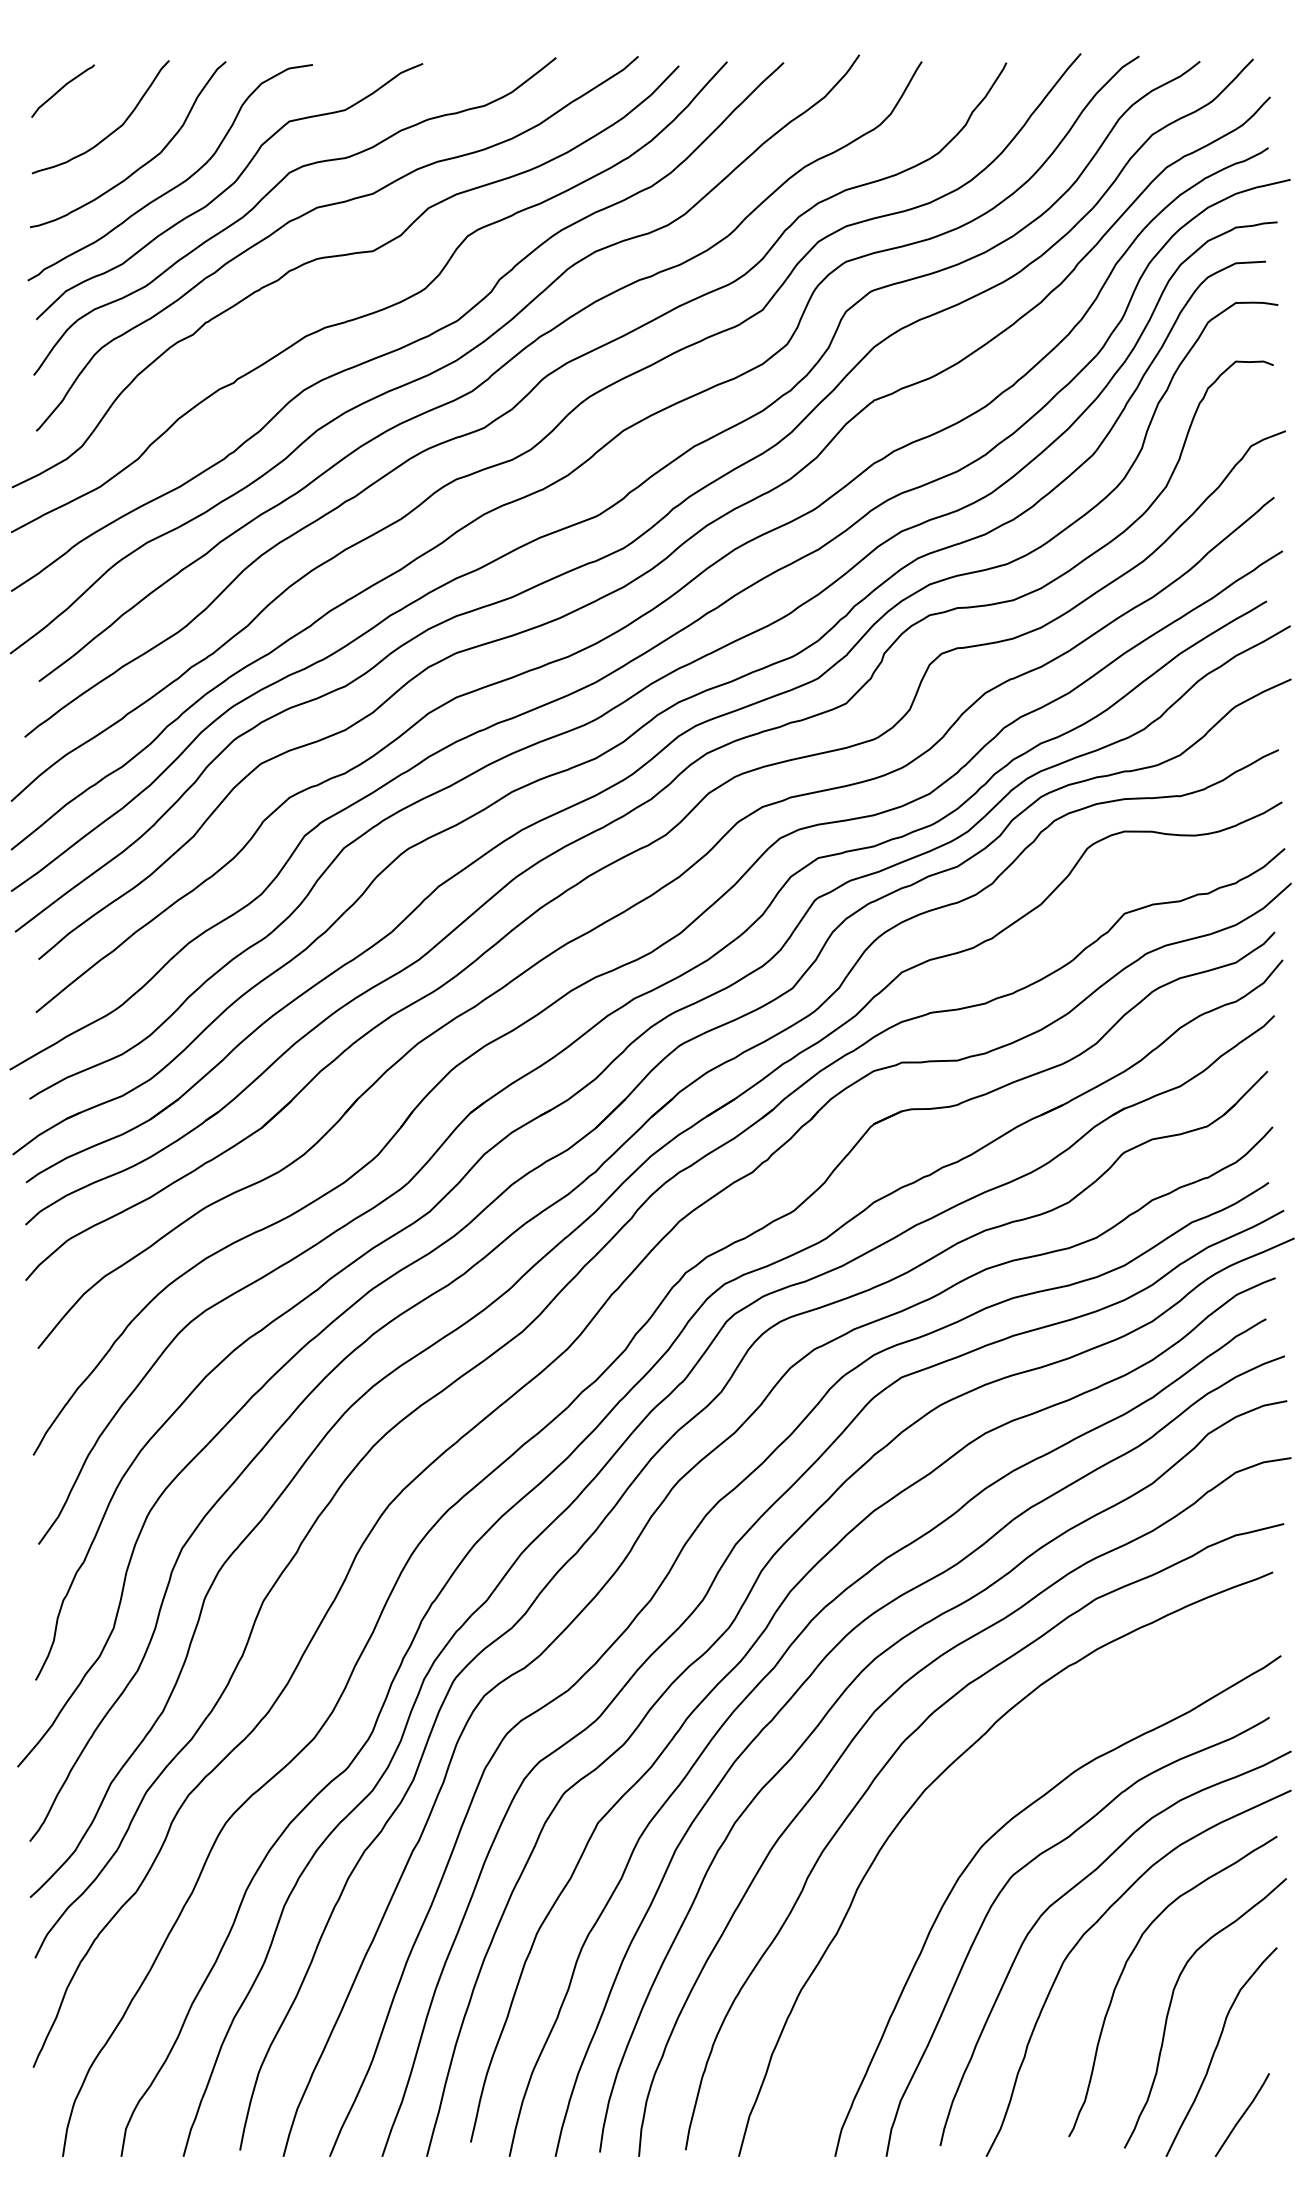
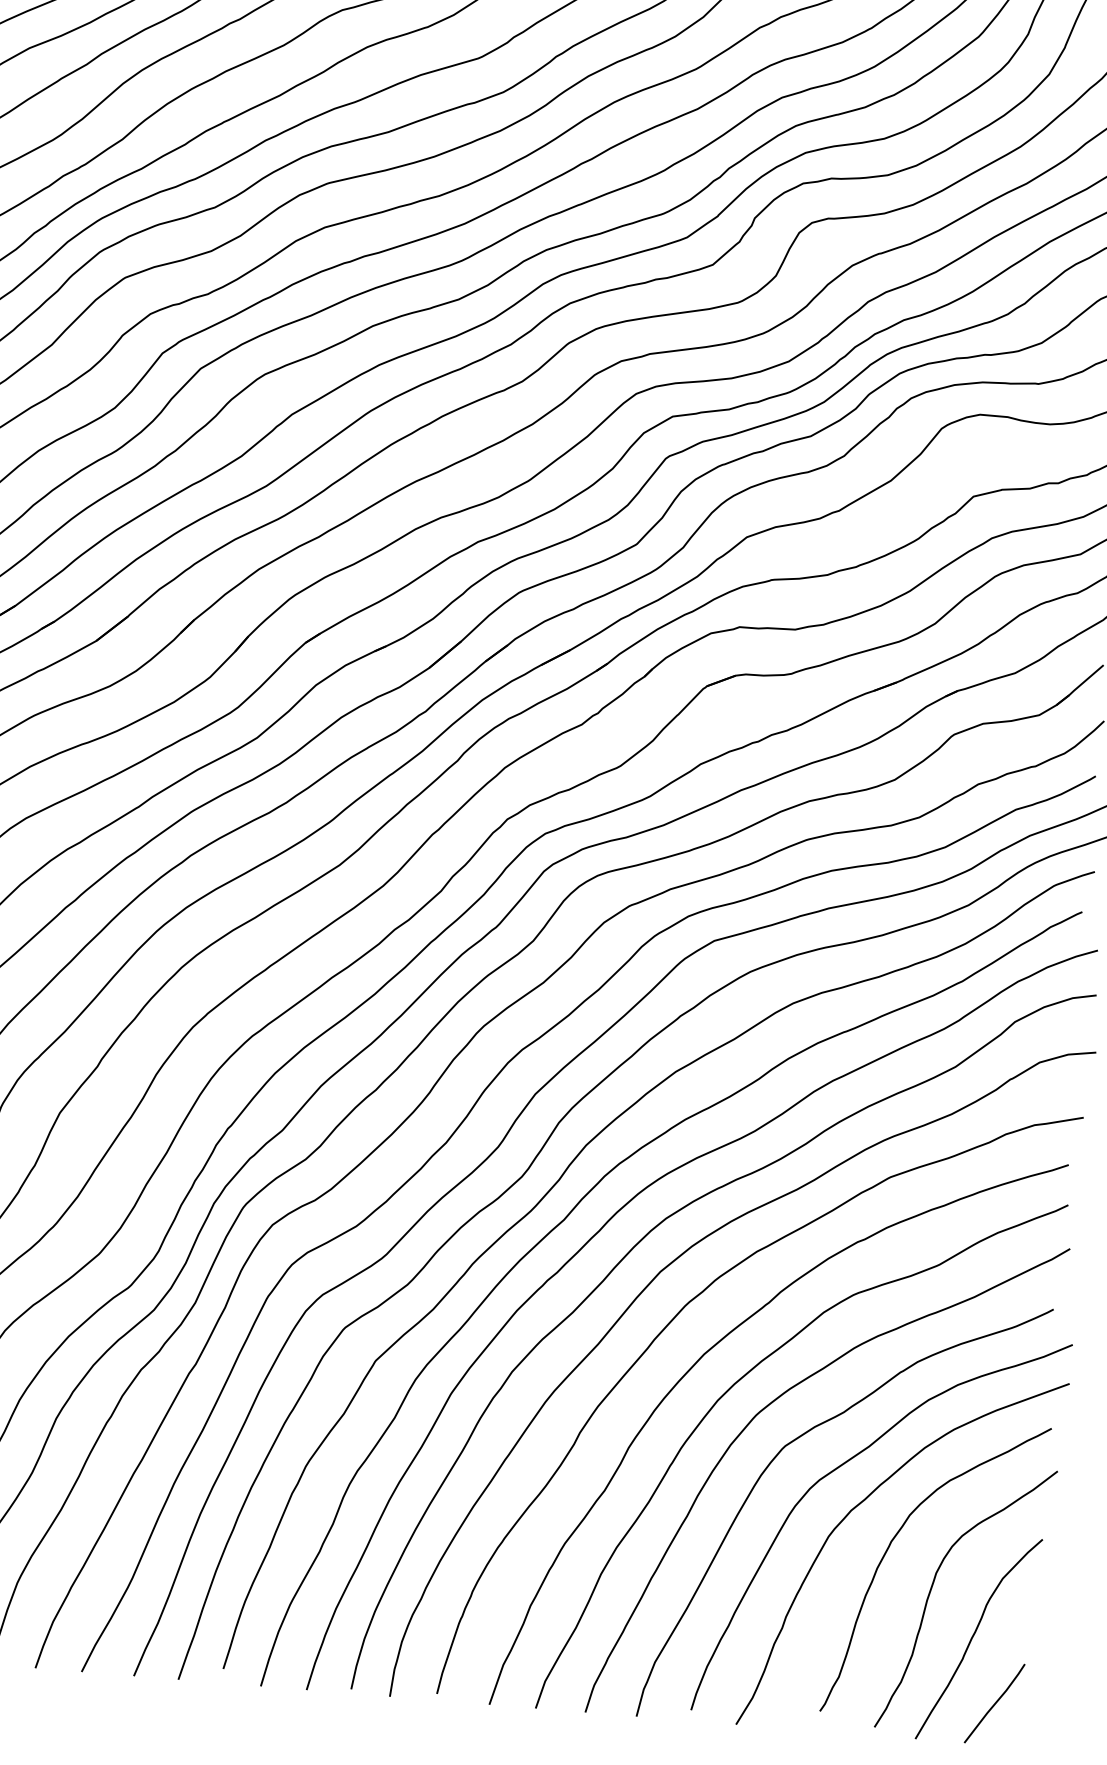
curve: (957, 1819) -> (734, 1386), added

